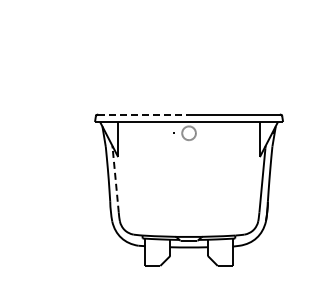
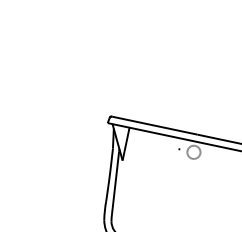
line: (144, 114) -> (155, 125), dashed -> solid
line: (115, 180) -> (115, 182), dashed -> solid

